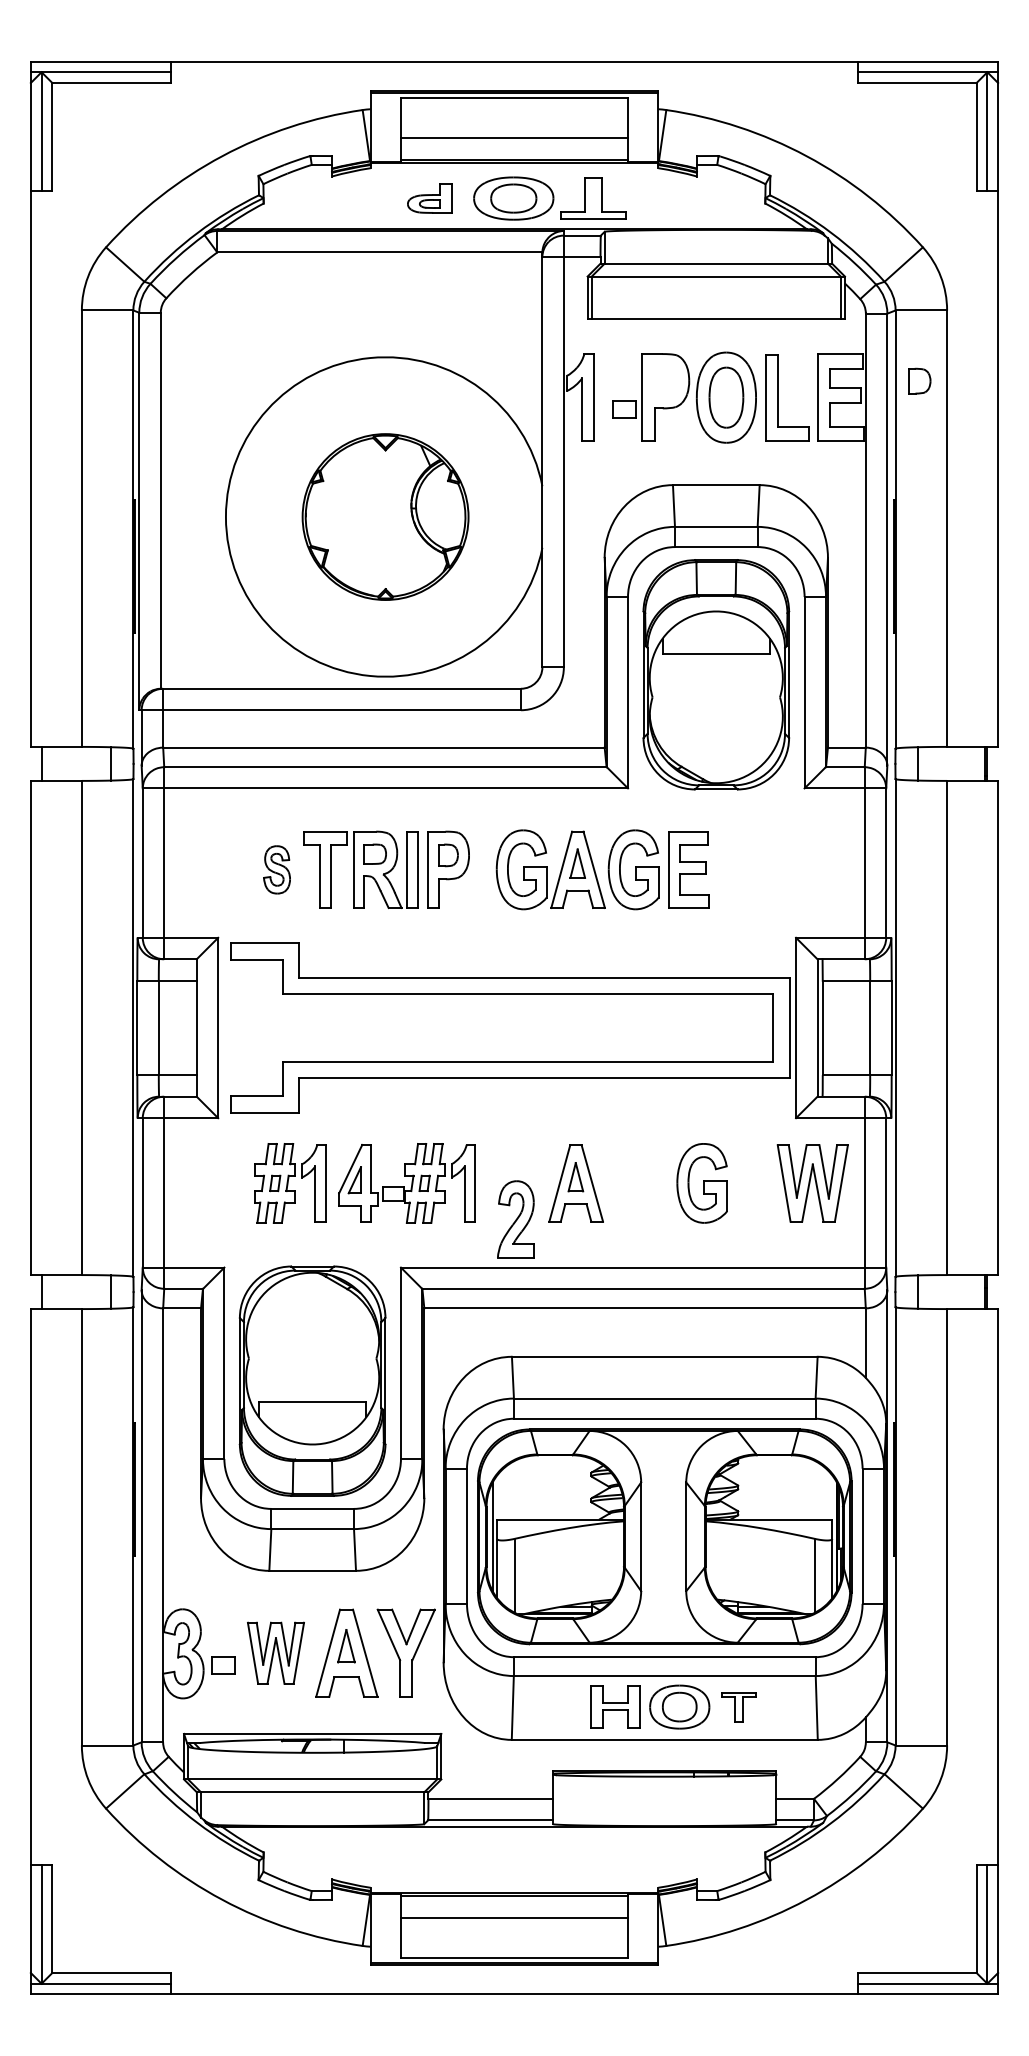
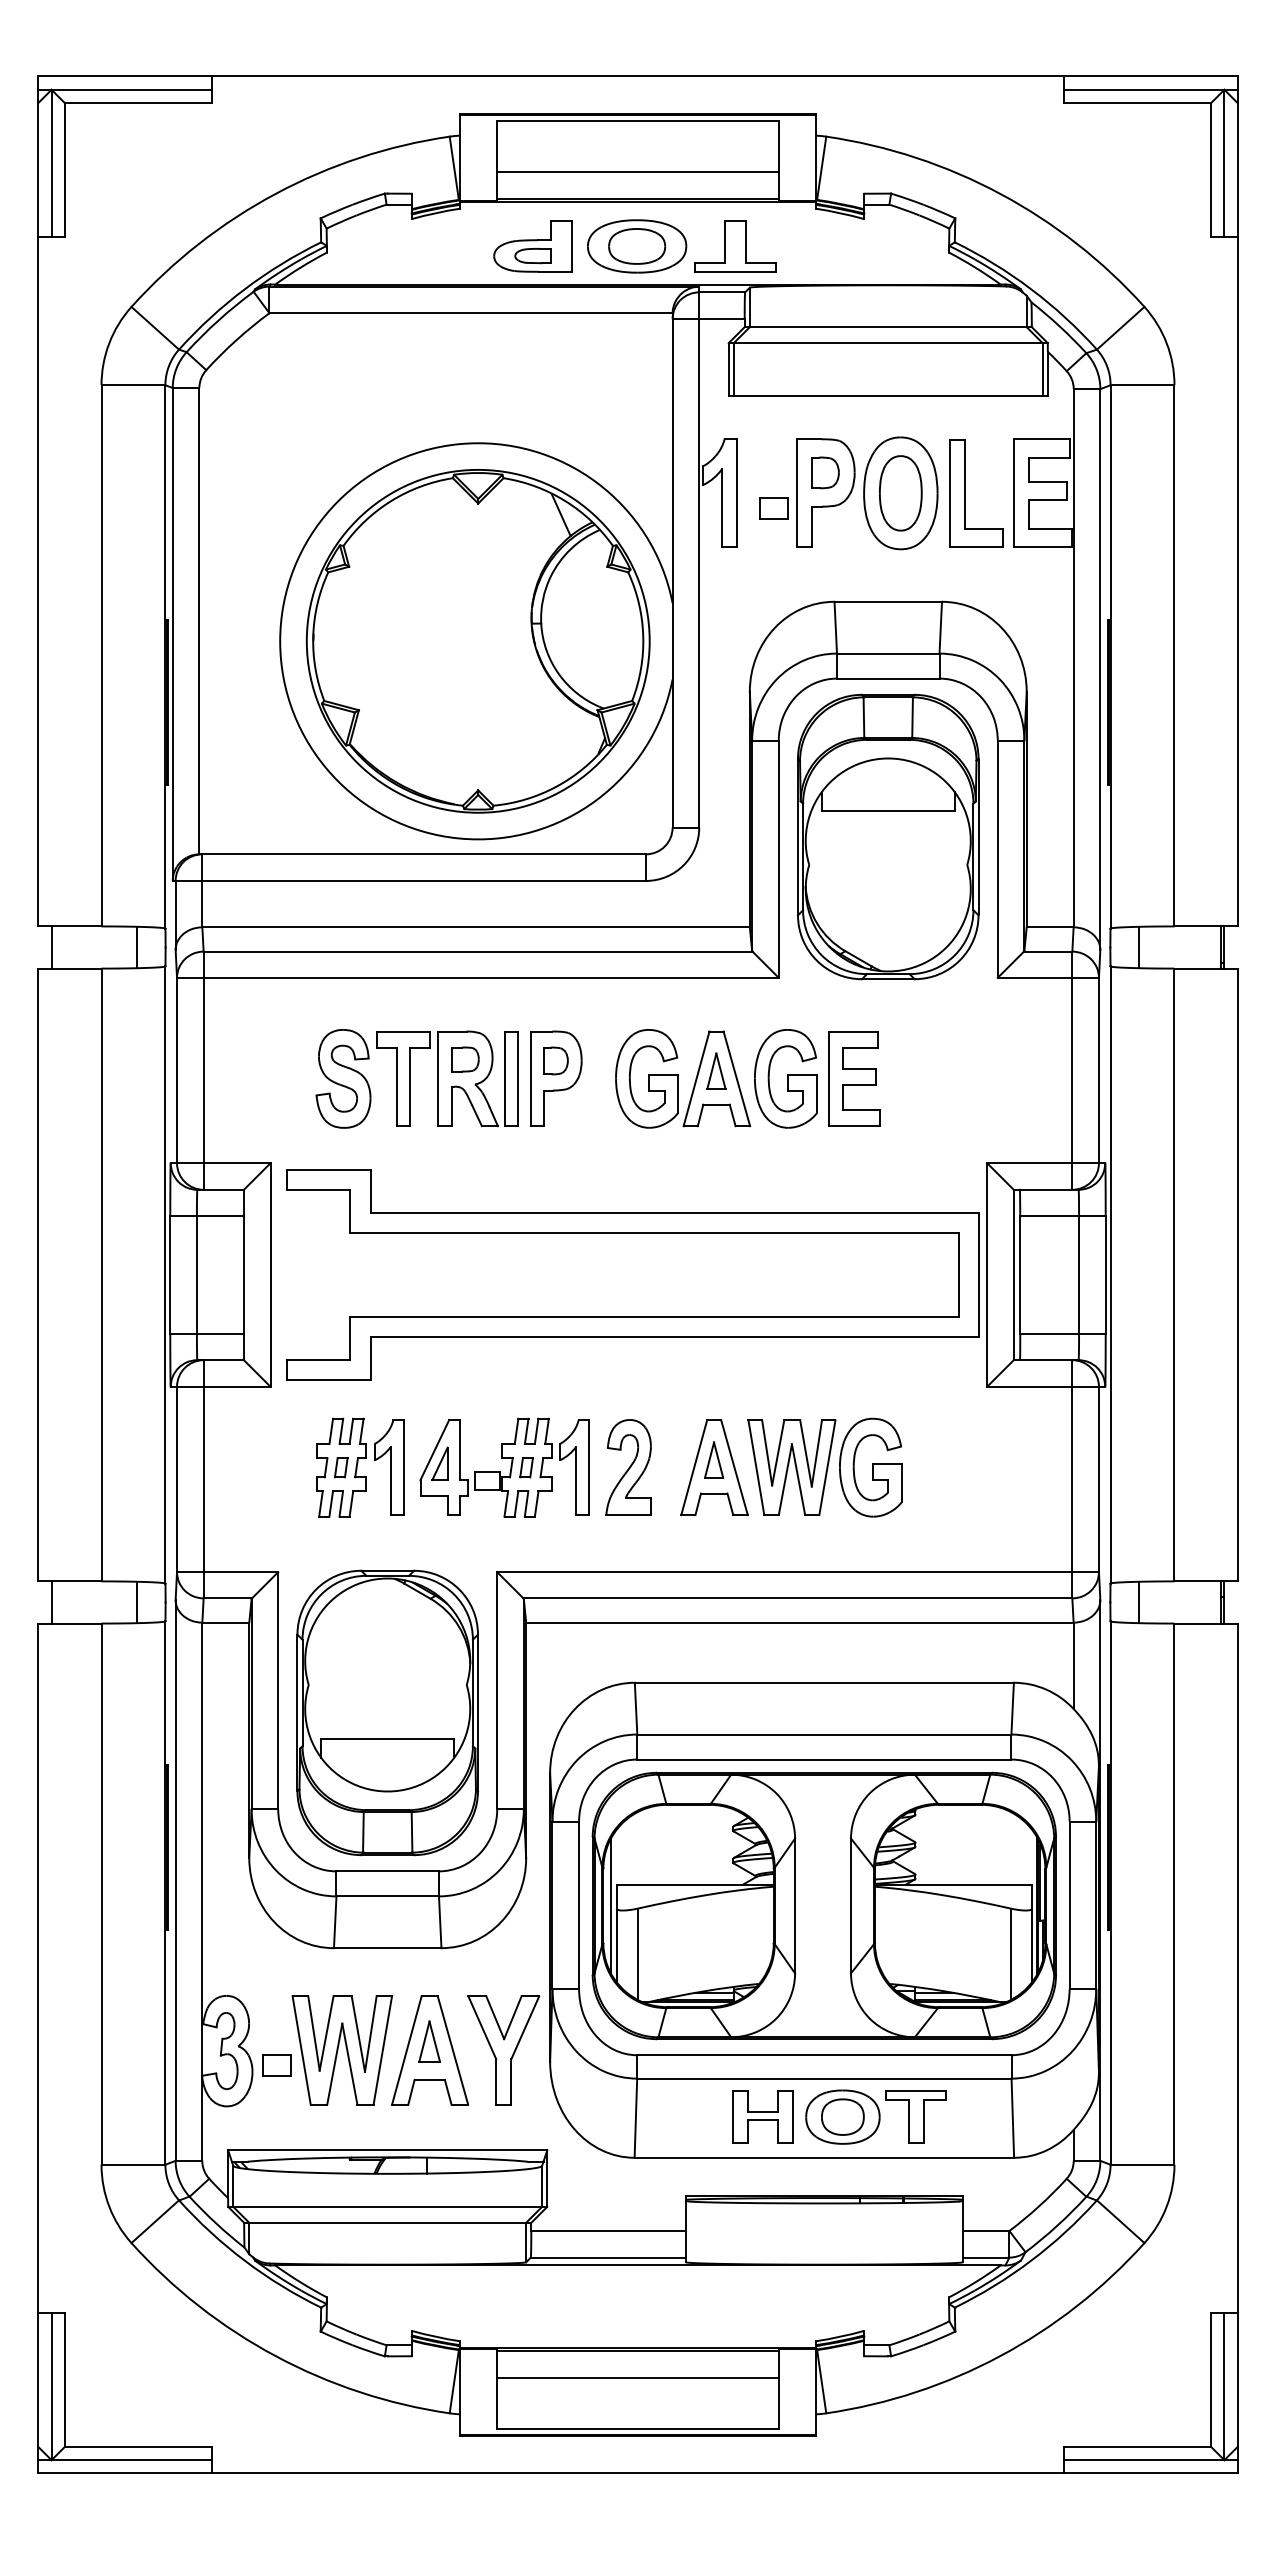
part: (429, 198) -> (532, 246), size x1.43
part: (919, 380) -> (825, 472), moved
part: (385, 517) -> (477, 641), size x1.67
part: (277, 869) -> (343, 1078), size x1.67
part: (812, 1183) -> (791, 1467), moved
part: (515, 1219) -> (628, 1467), moved
part: (275, 1653) -> (341, 2050), size x1.43
part: (738, 1706) -> (915, 2116), size x1.43

